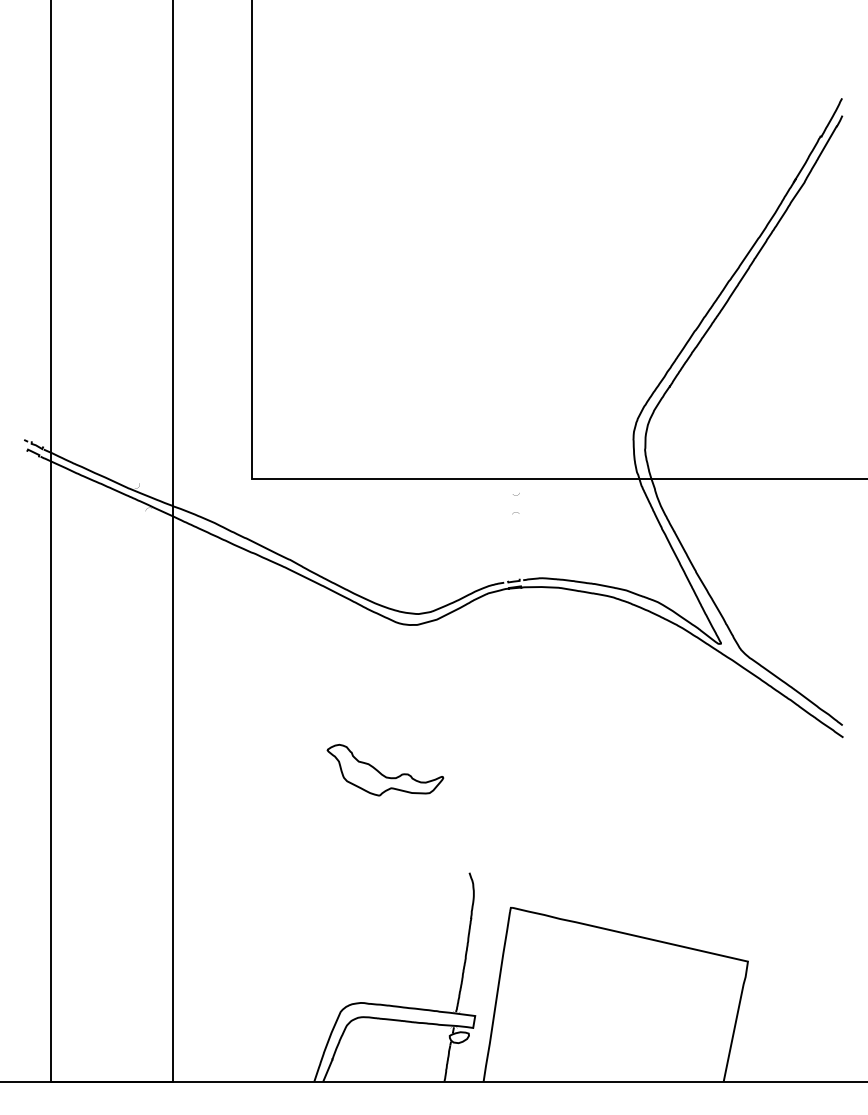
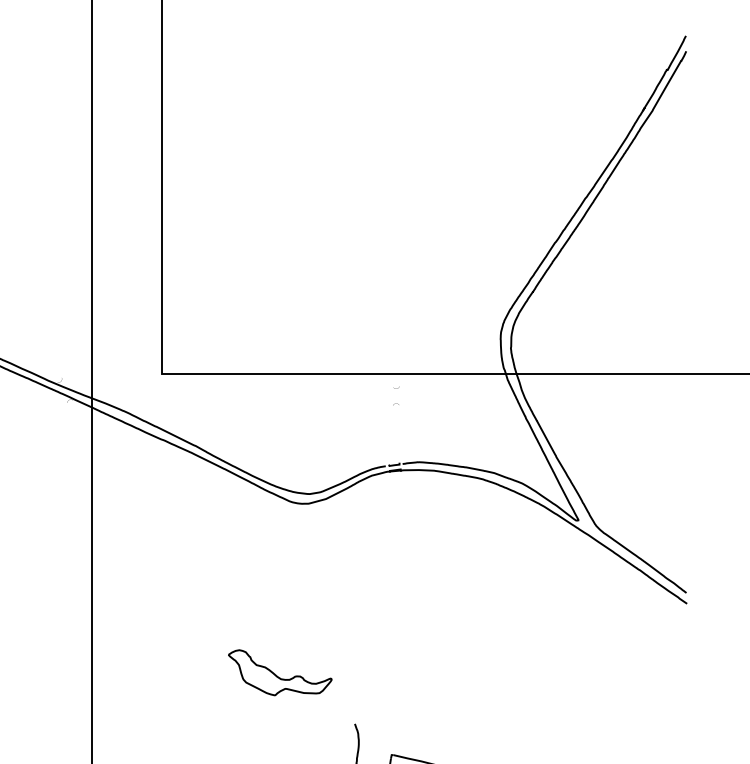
part: (385, 769) -> (280, 672), moved

